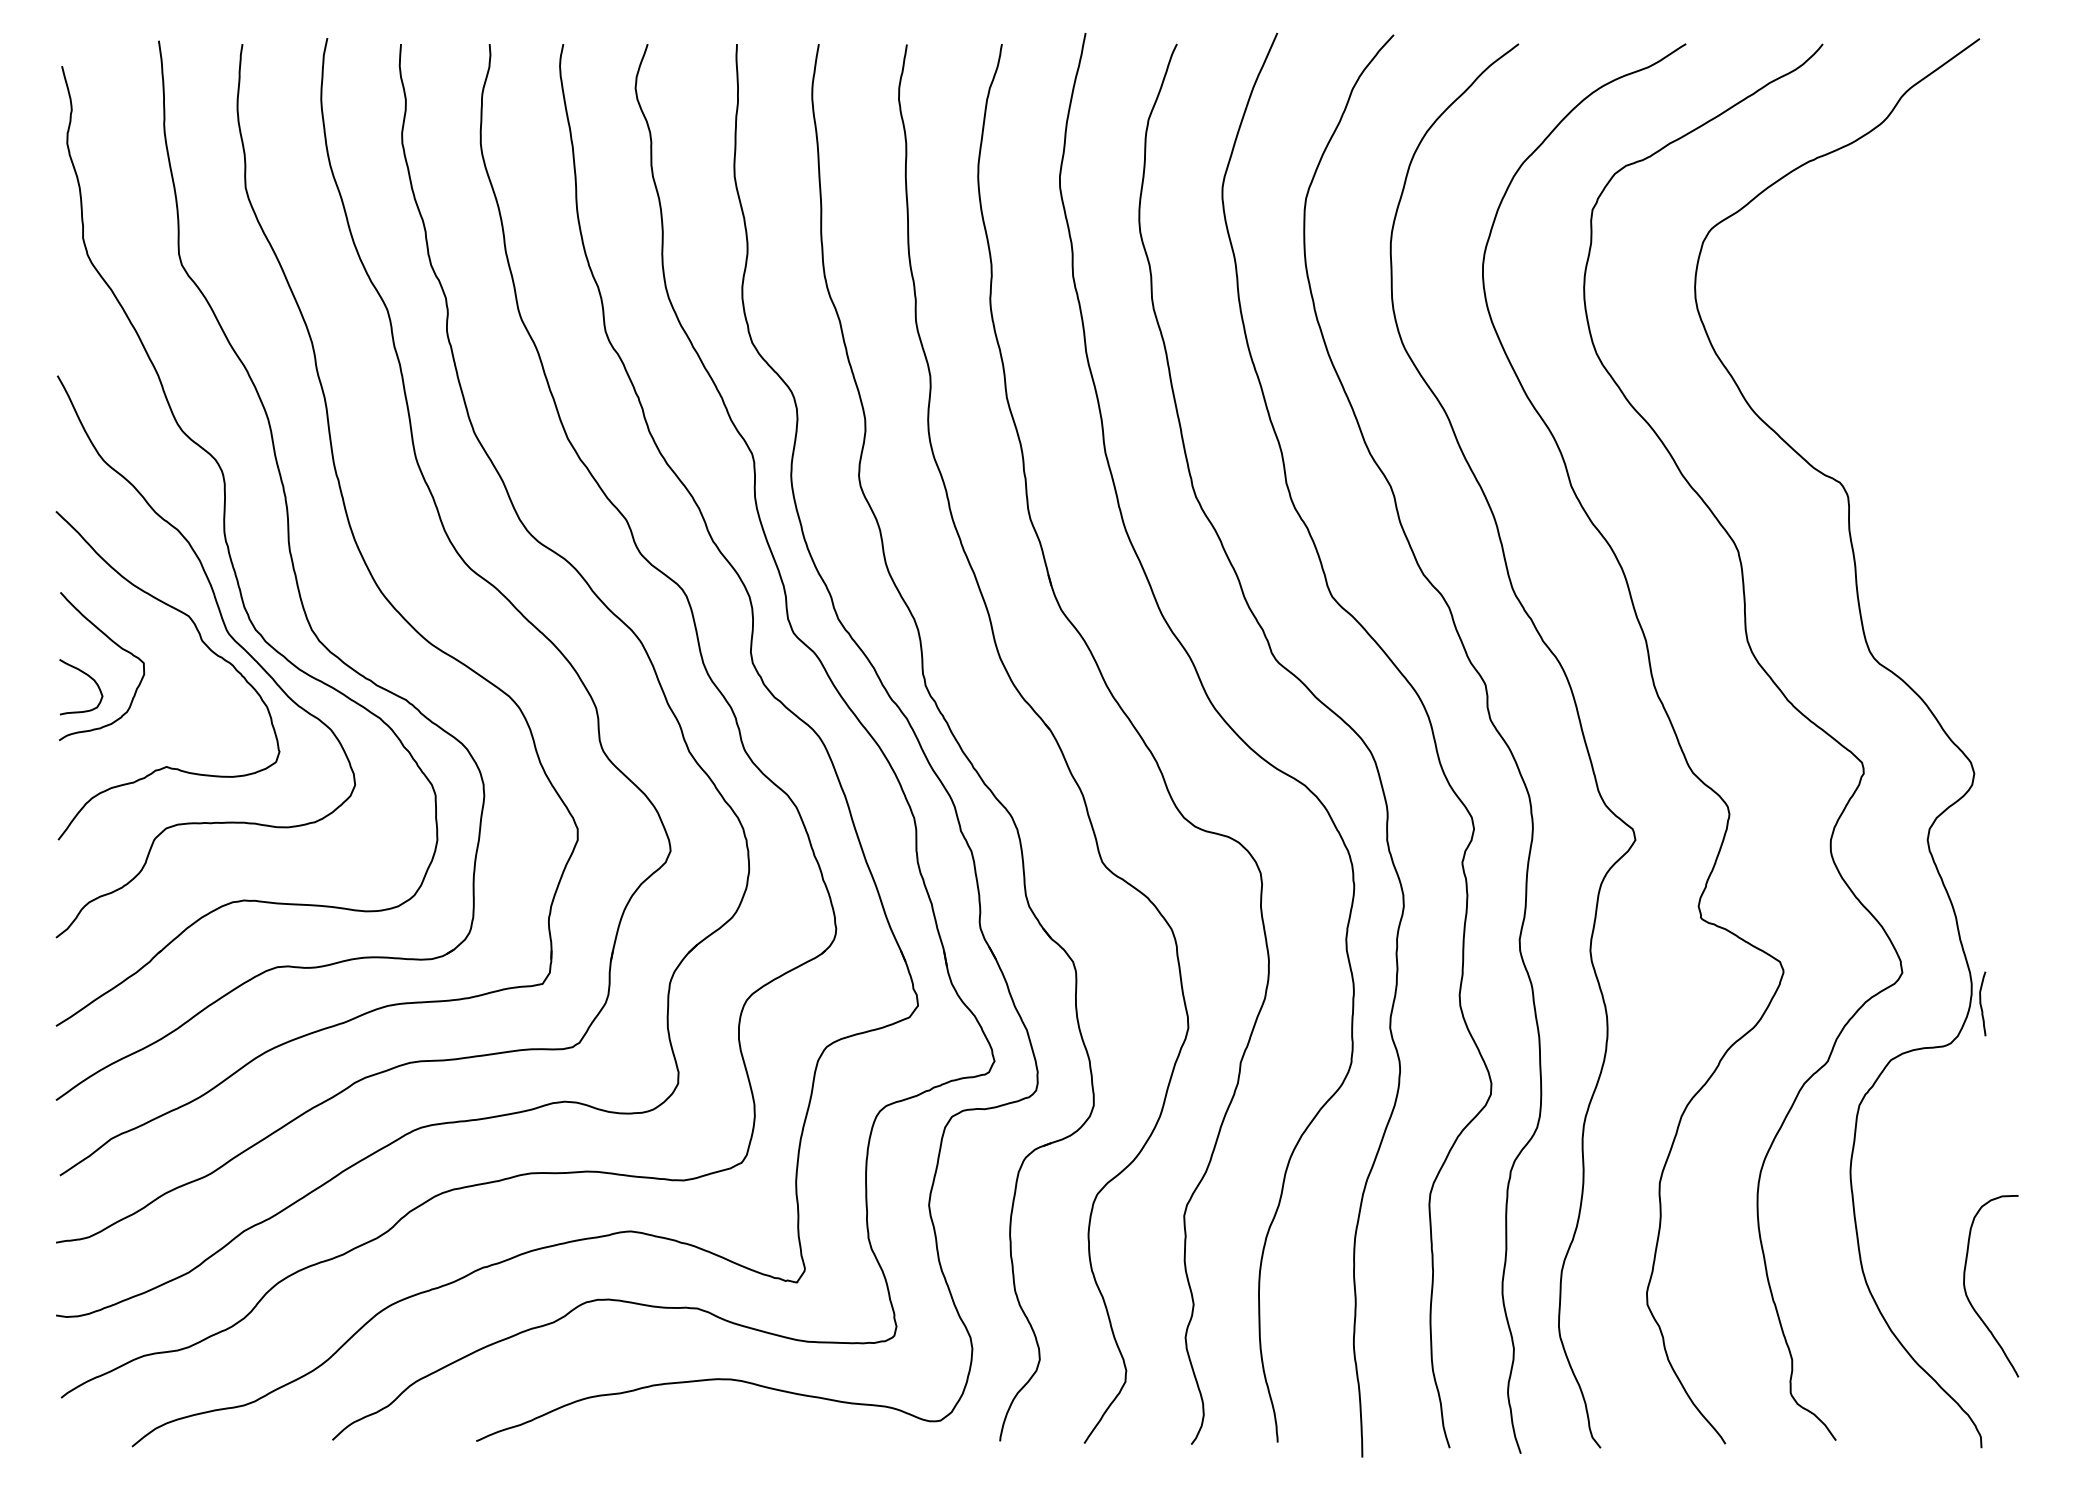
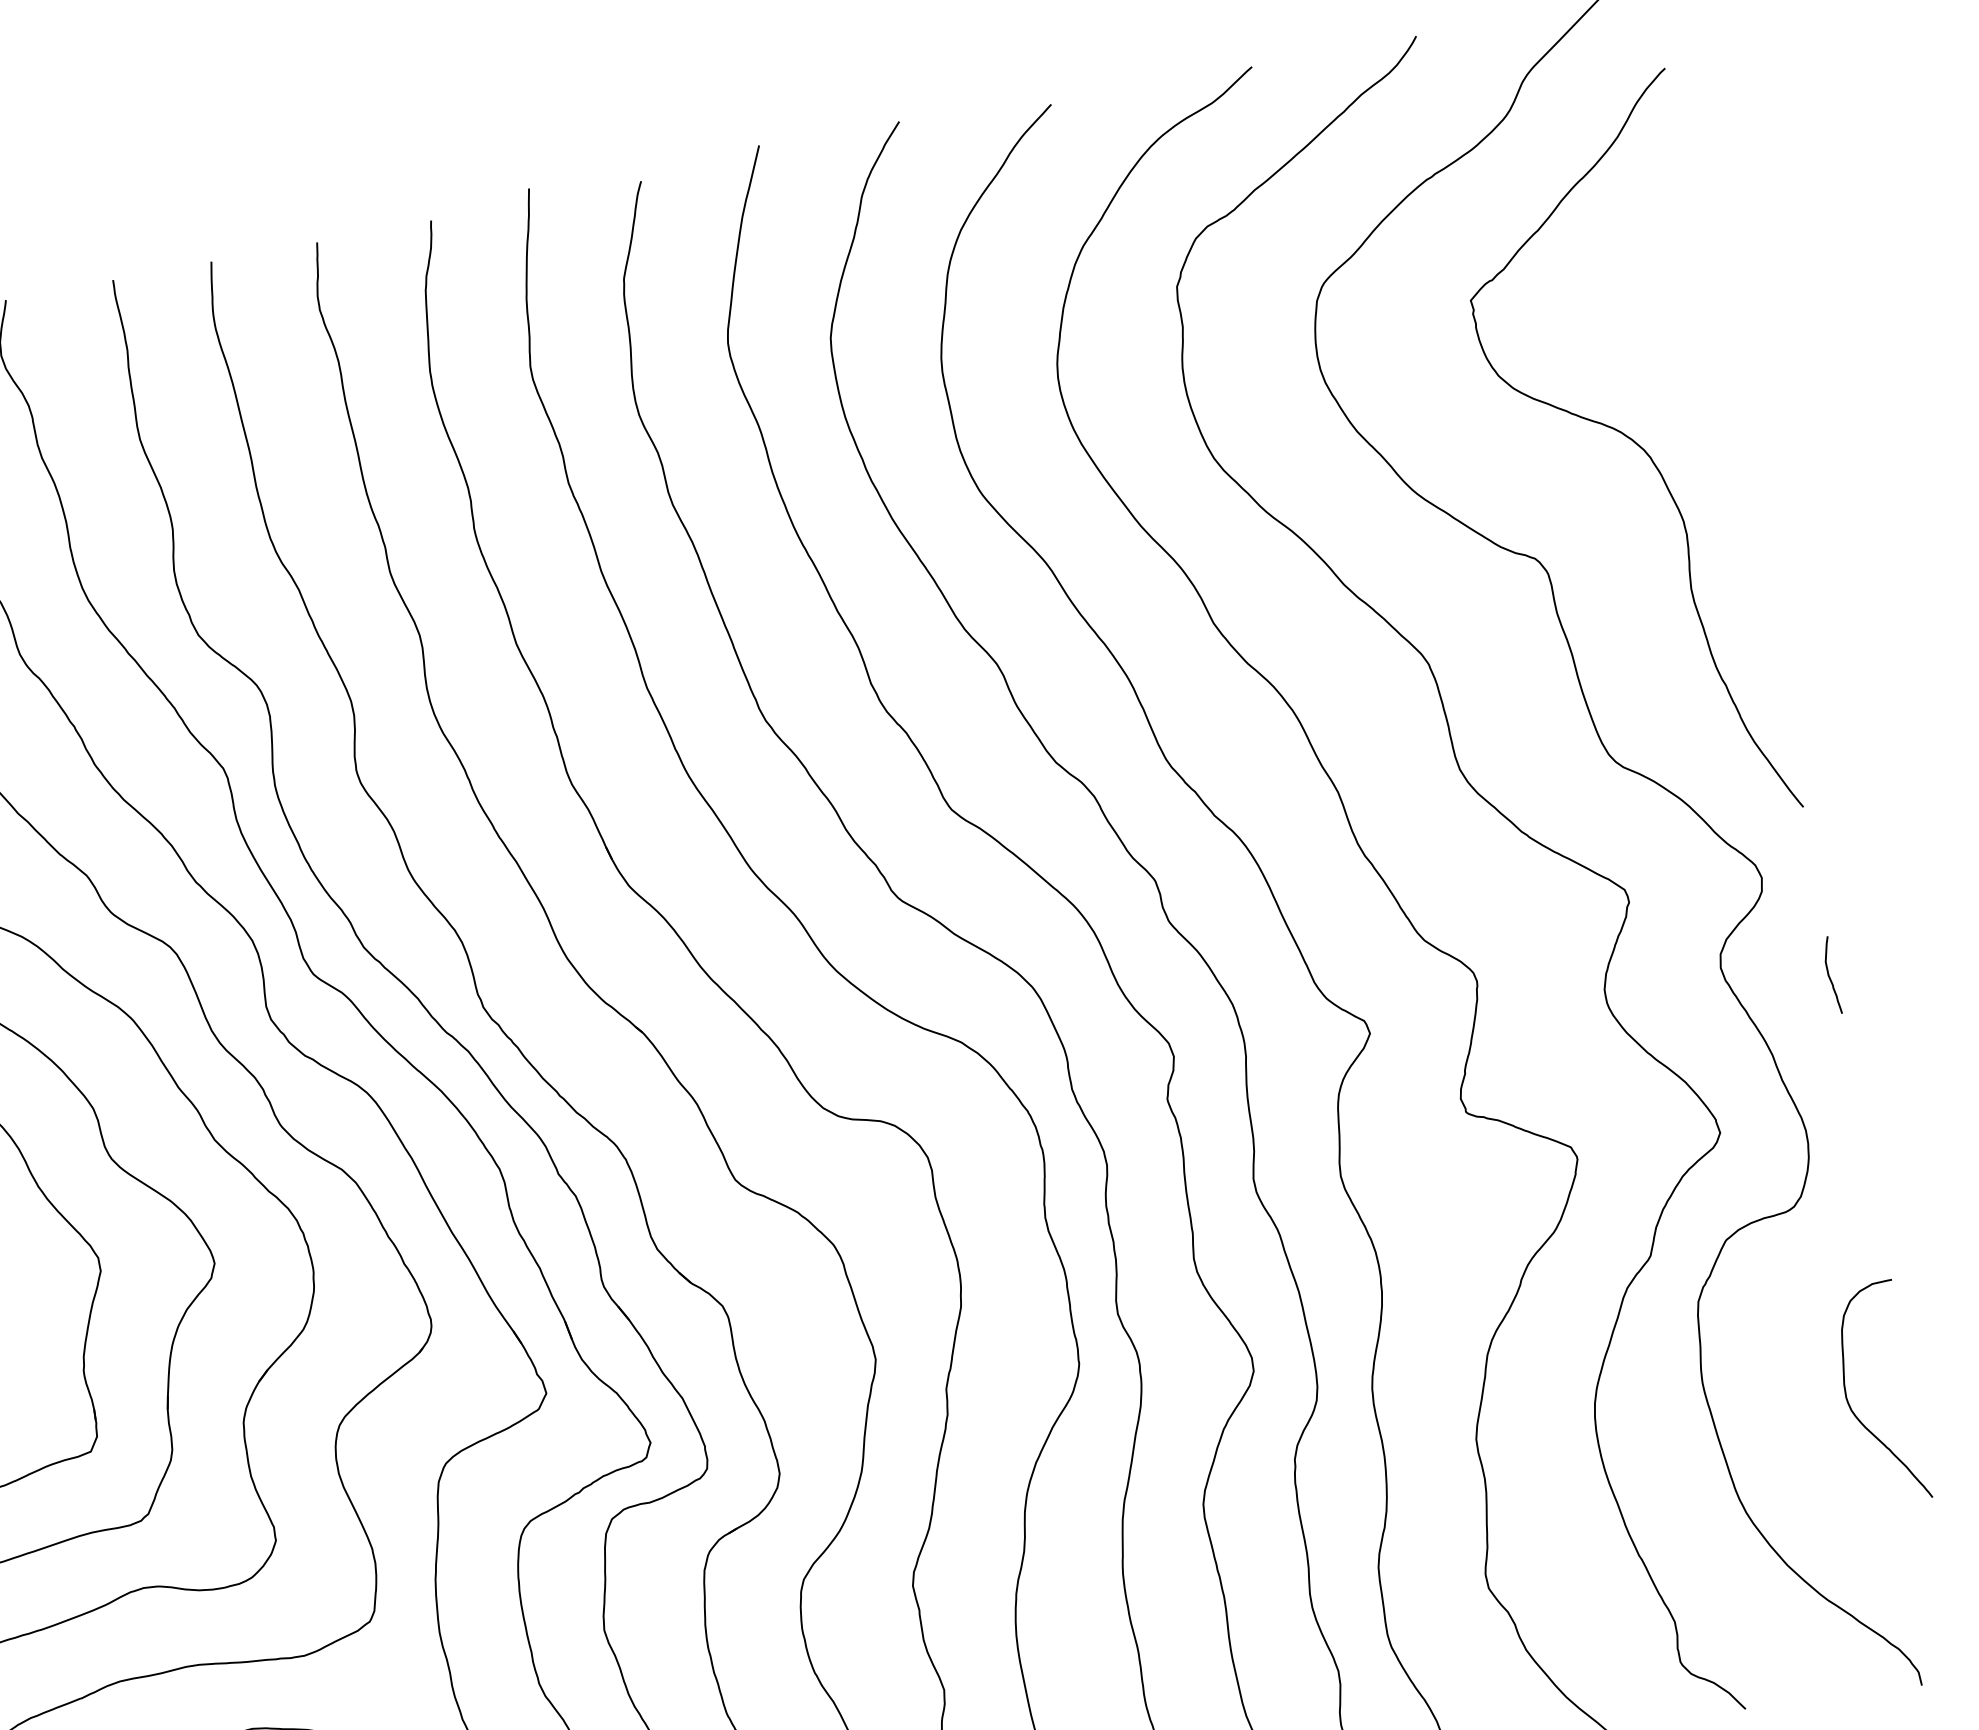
curve: (1937, 405) -> (1634, 444), added
curve: (1981, 1003) -> (1829, 975), moved
curve: (1967, 1294) -> (1852, 1409), moved

